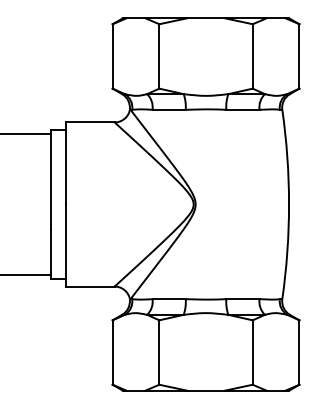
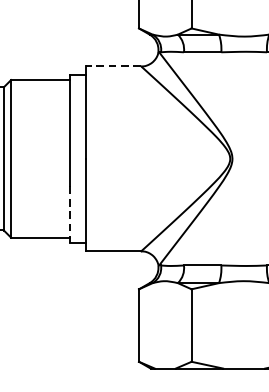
line: (89, 122) -> (112, 66), solid -> dashed
line: (51, 253) -> (70, 214), solid -> dashed

